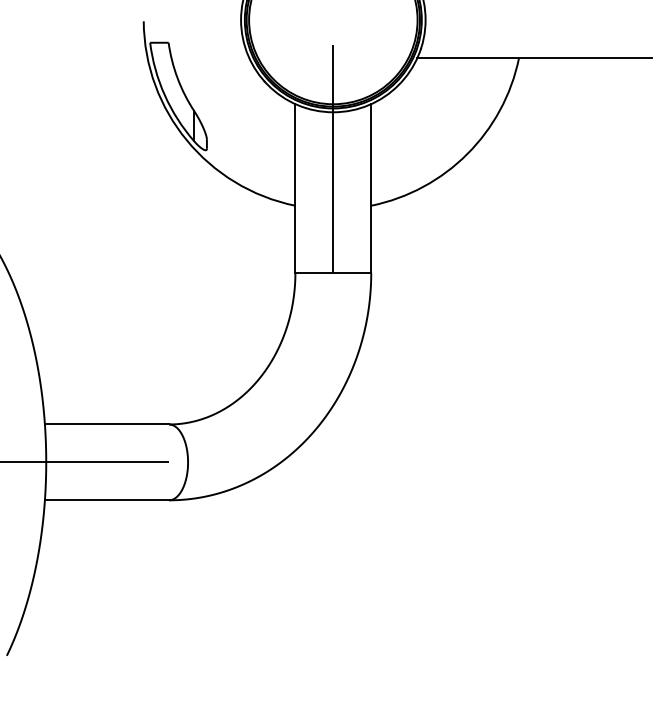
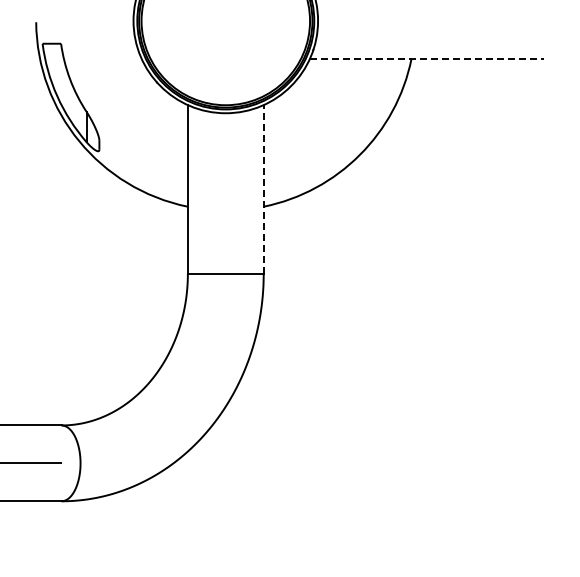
line: (535, 57) -> (427, 58), solid -> dashed
line: (333, 158) -> (225, 159), removed
line: (371, 187) -> (263, 188), solid -> dashed

